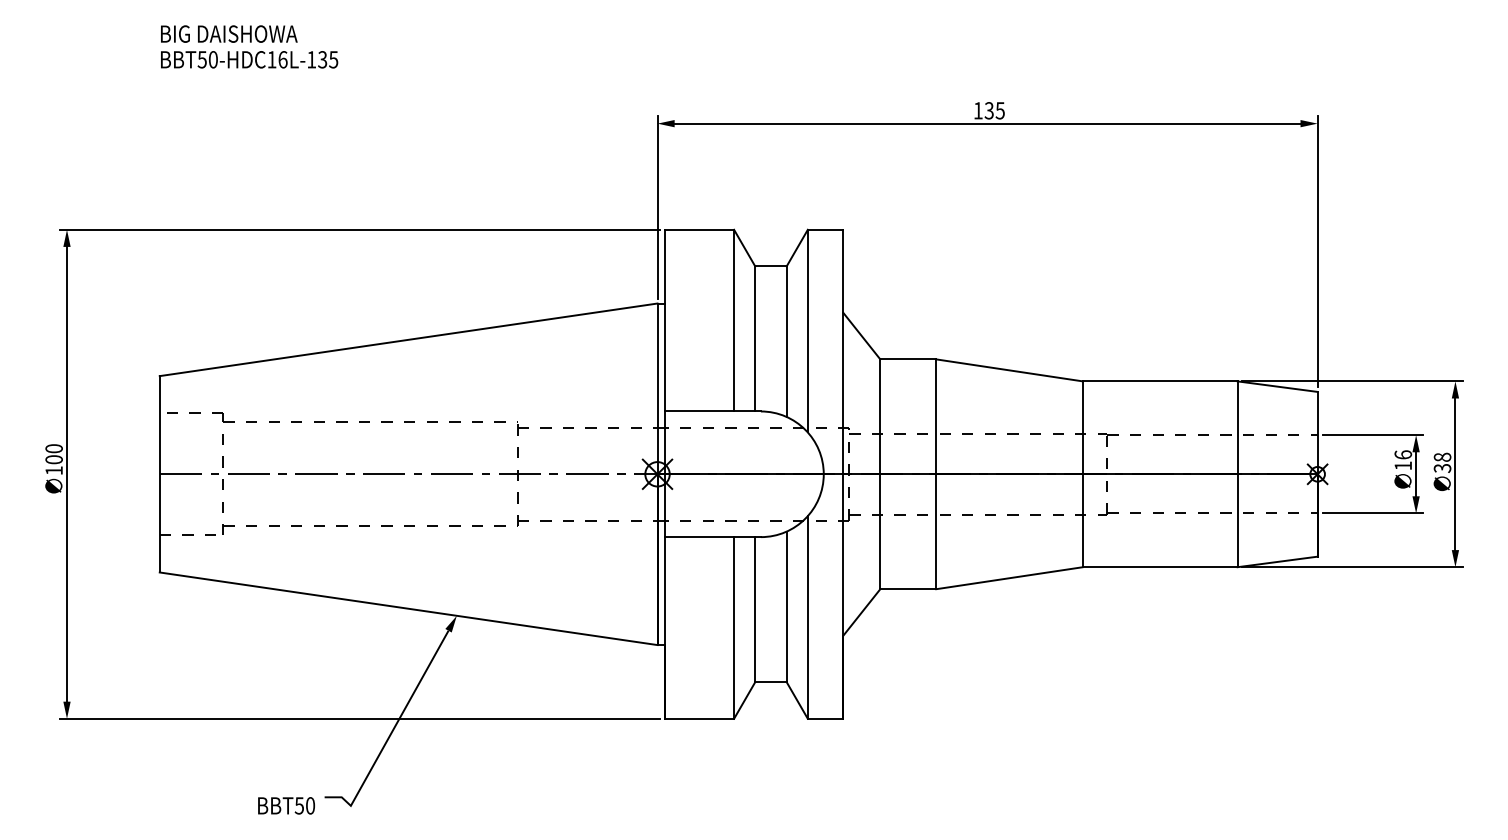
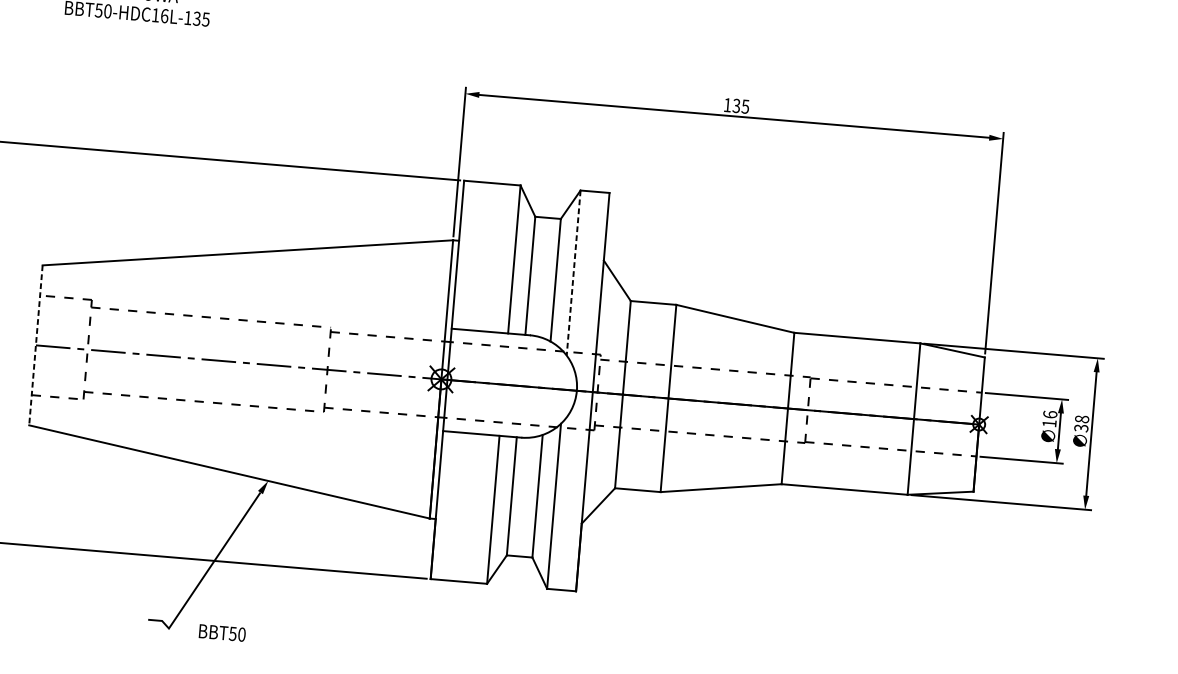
line: (807, 331) -> (573, 273), solid -> dashed
line: (159, 474) -> (35, 345), solid -> dashed
text: (286, 805) -> (222, 632), moved

